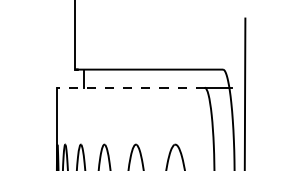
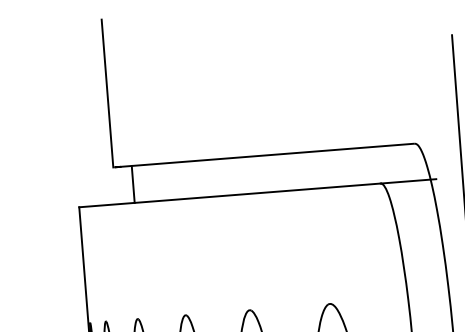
line: (130, 87) -> (229, 194), dashed -> solid

